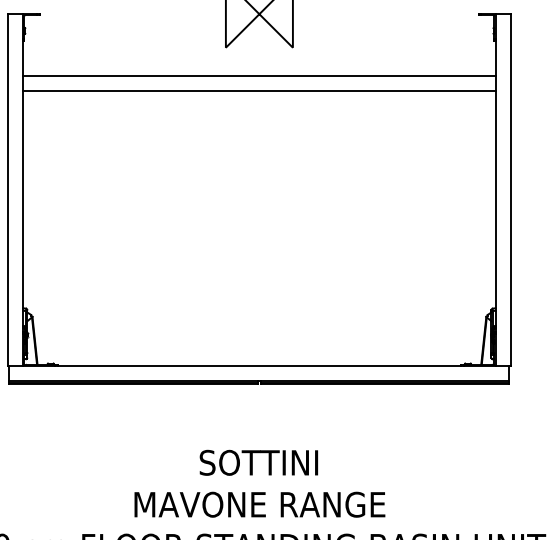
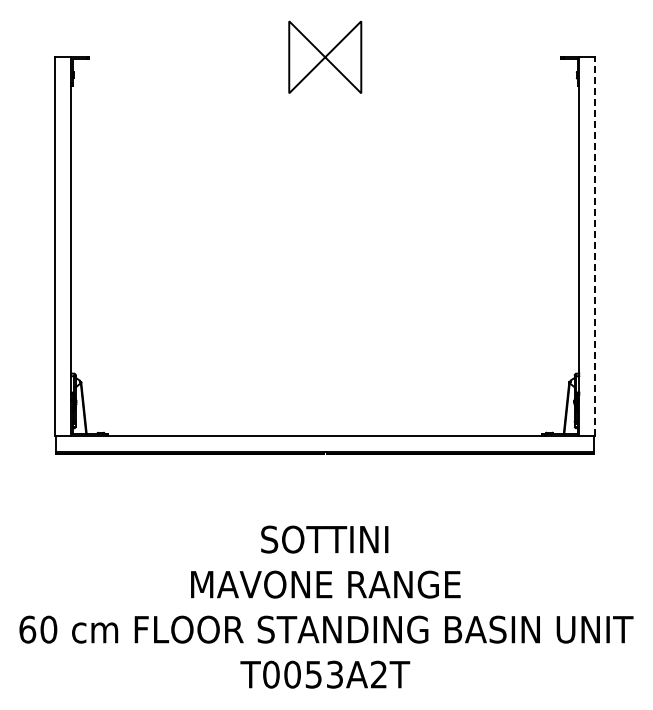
line: (259, 75) -> (325, 123), removed
line: (259, 91) -> (325, 140), removed
line: (510, 189) -> (595, 245), solid -> dashed

